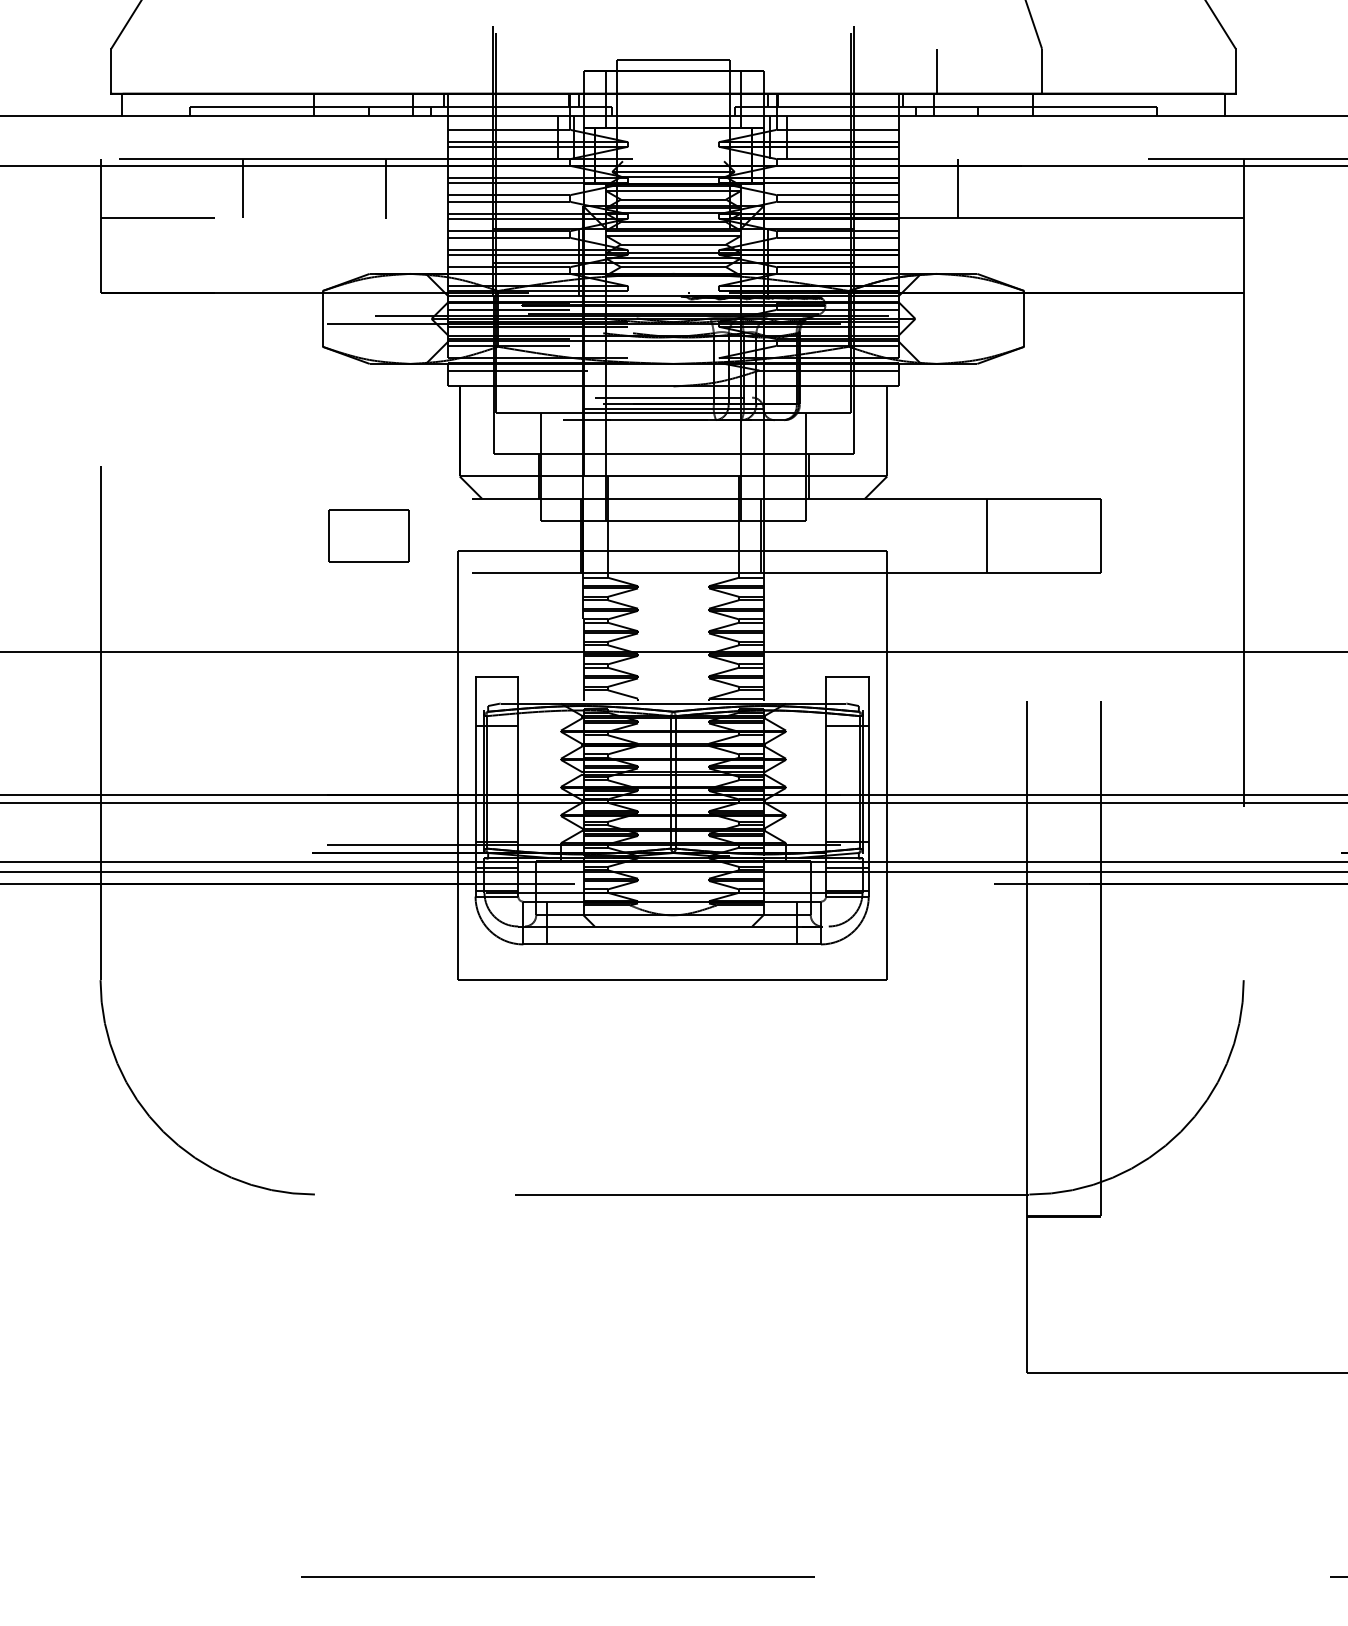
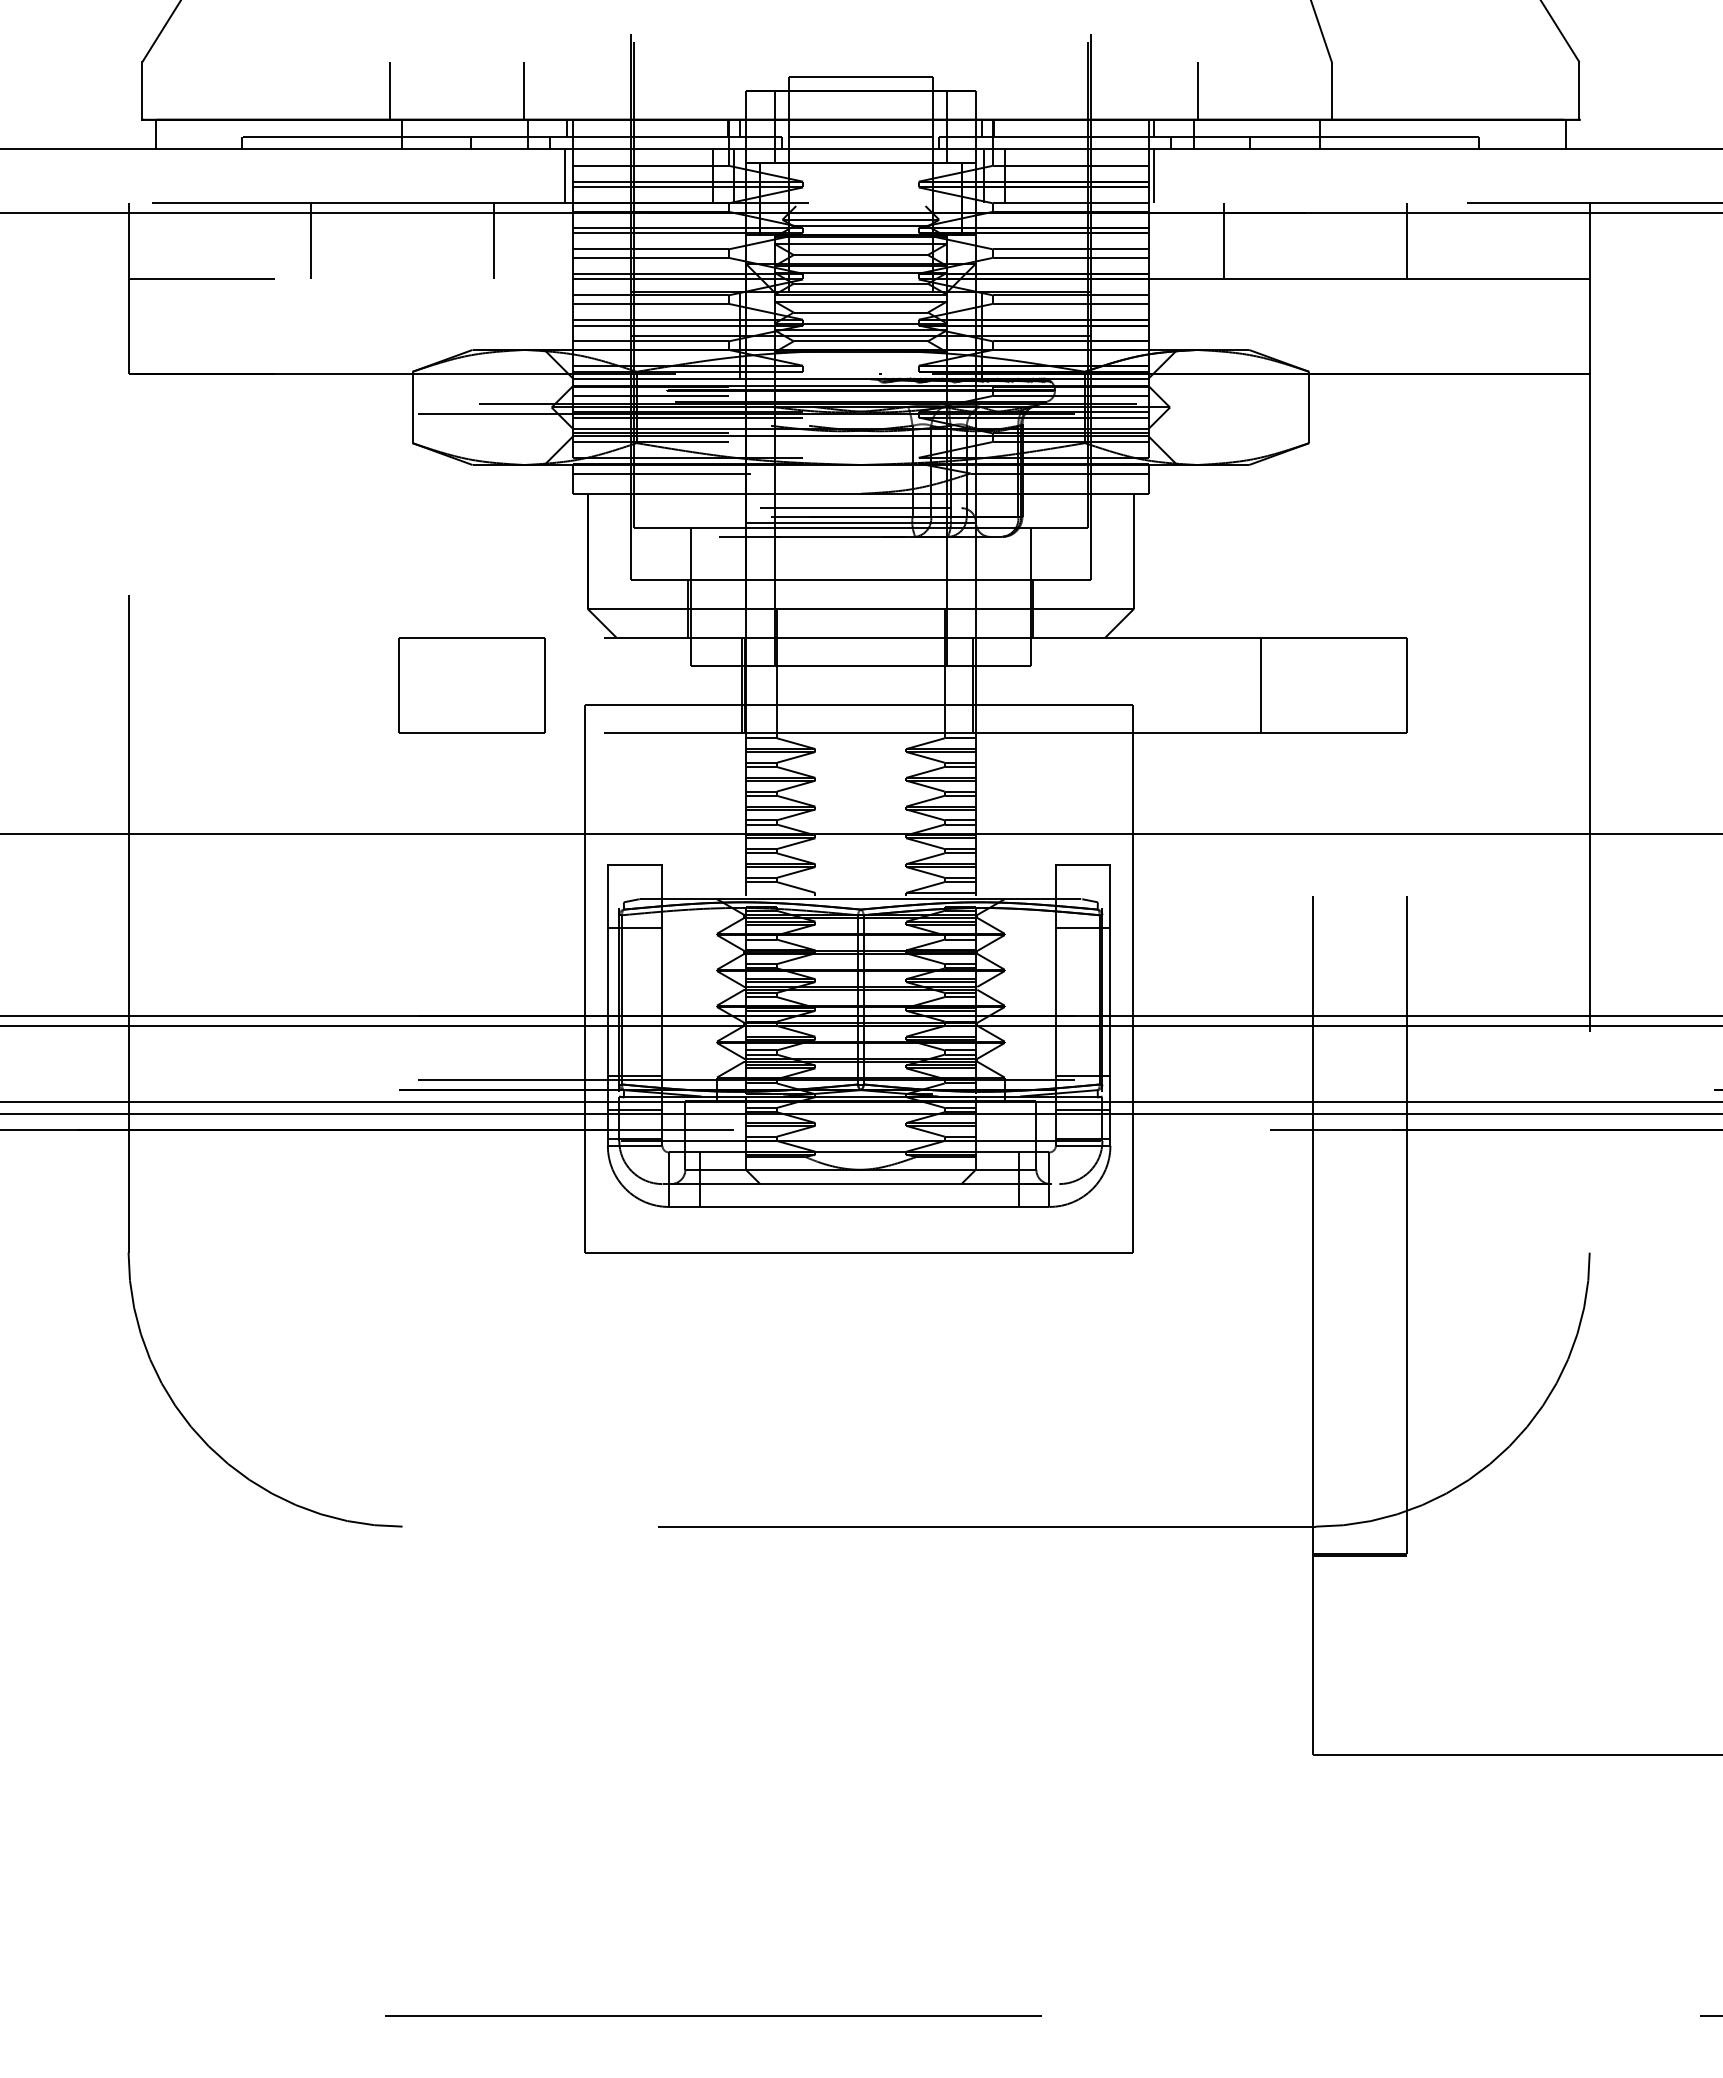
line: (304, 70) -> (389, 90), added
line: (410, 70) -> (524, 90), added
line: (673, 107) -> (860, 137), added
line: (441, 137) -> (564, 175), added
line: (902, 137) -> (1153, 175), added
line: (1101, 189) -> (1407, 241), added
part: (368, 536) -> (471, 685), size x1.43

